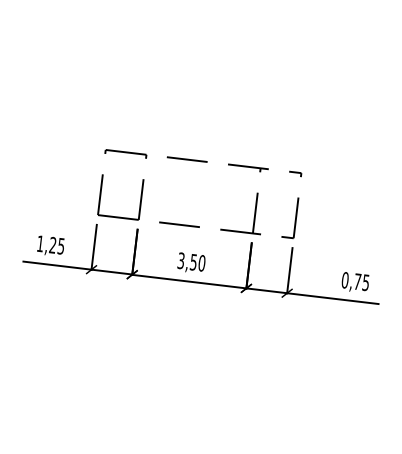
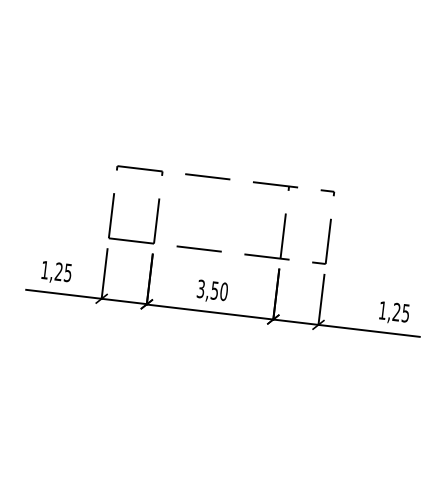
text: (351, 281) -> (389, 311), 0,75 -> 1,25

